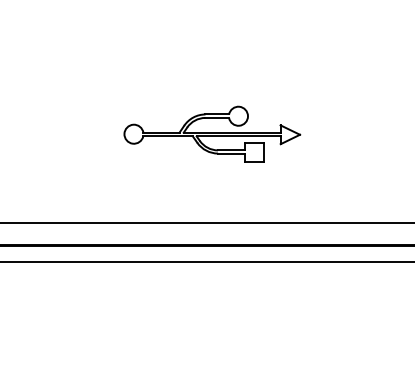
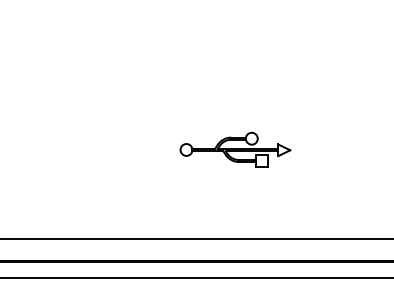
part: (212, 133) -> (235, 149), size x0.62

